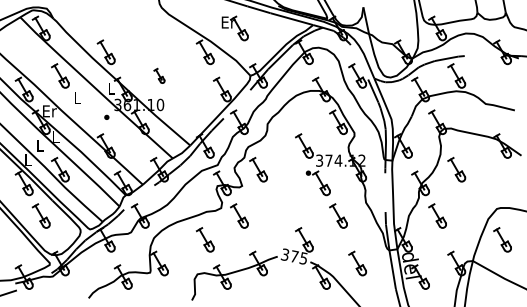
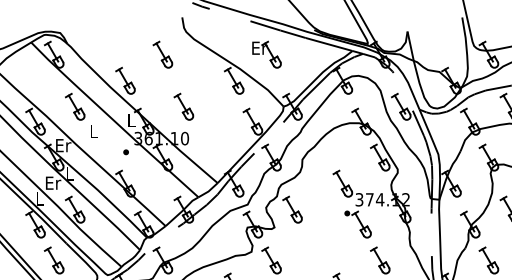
part: (139, 28) -> (161, 54), added
part: (159, 75) -> (183, 106), size x1.67
text: (40, 145) -> (53, 183), L -> Er

